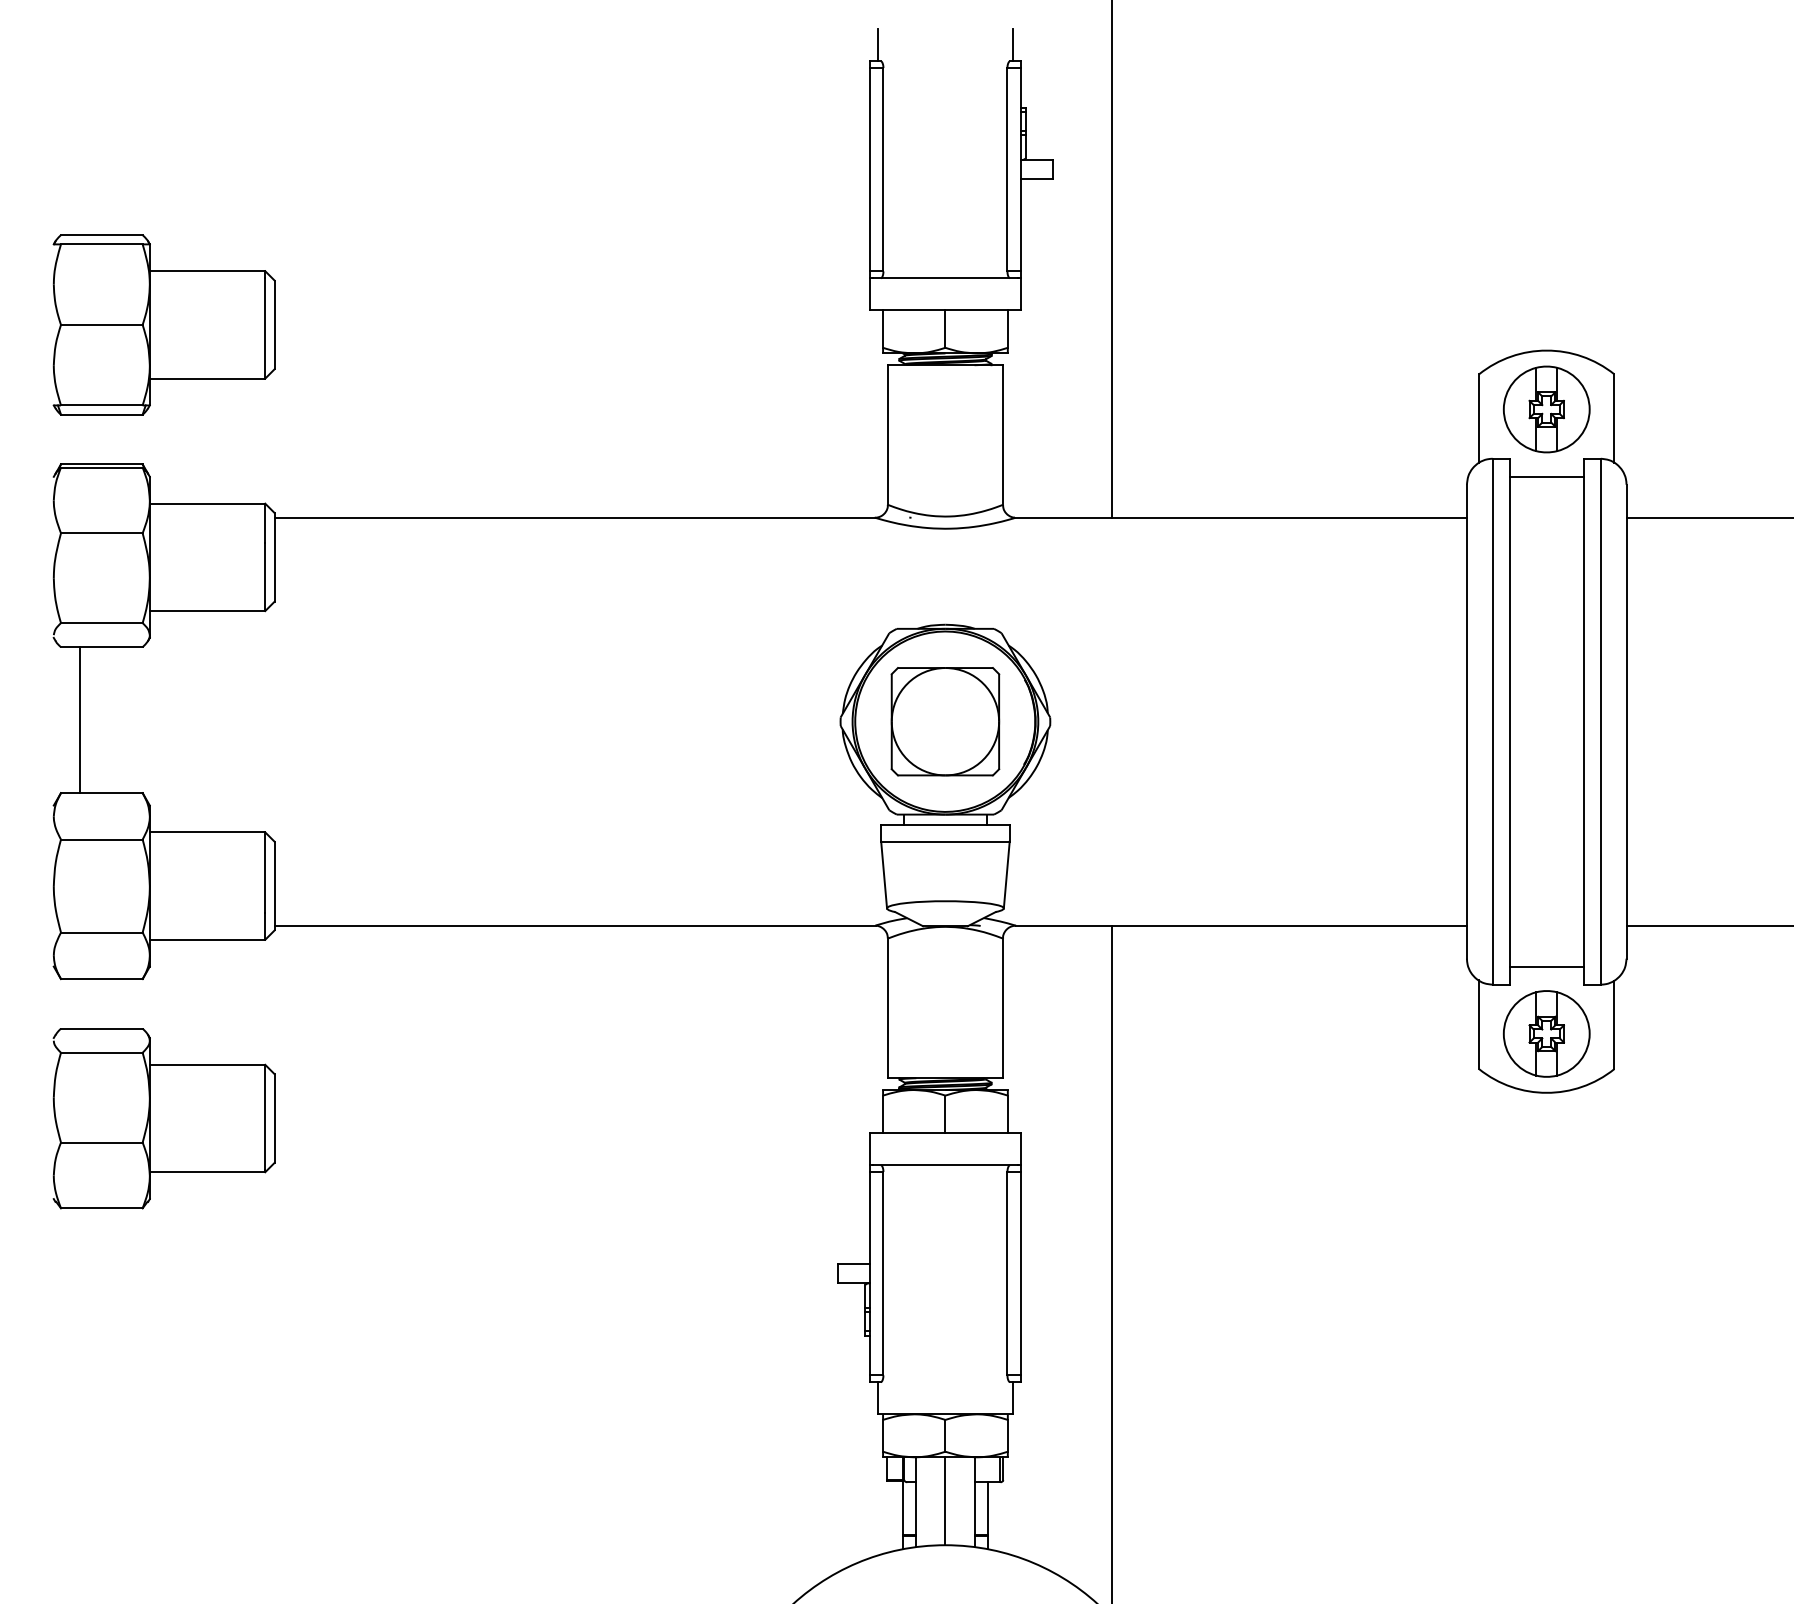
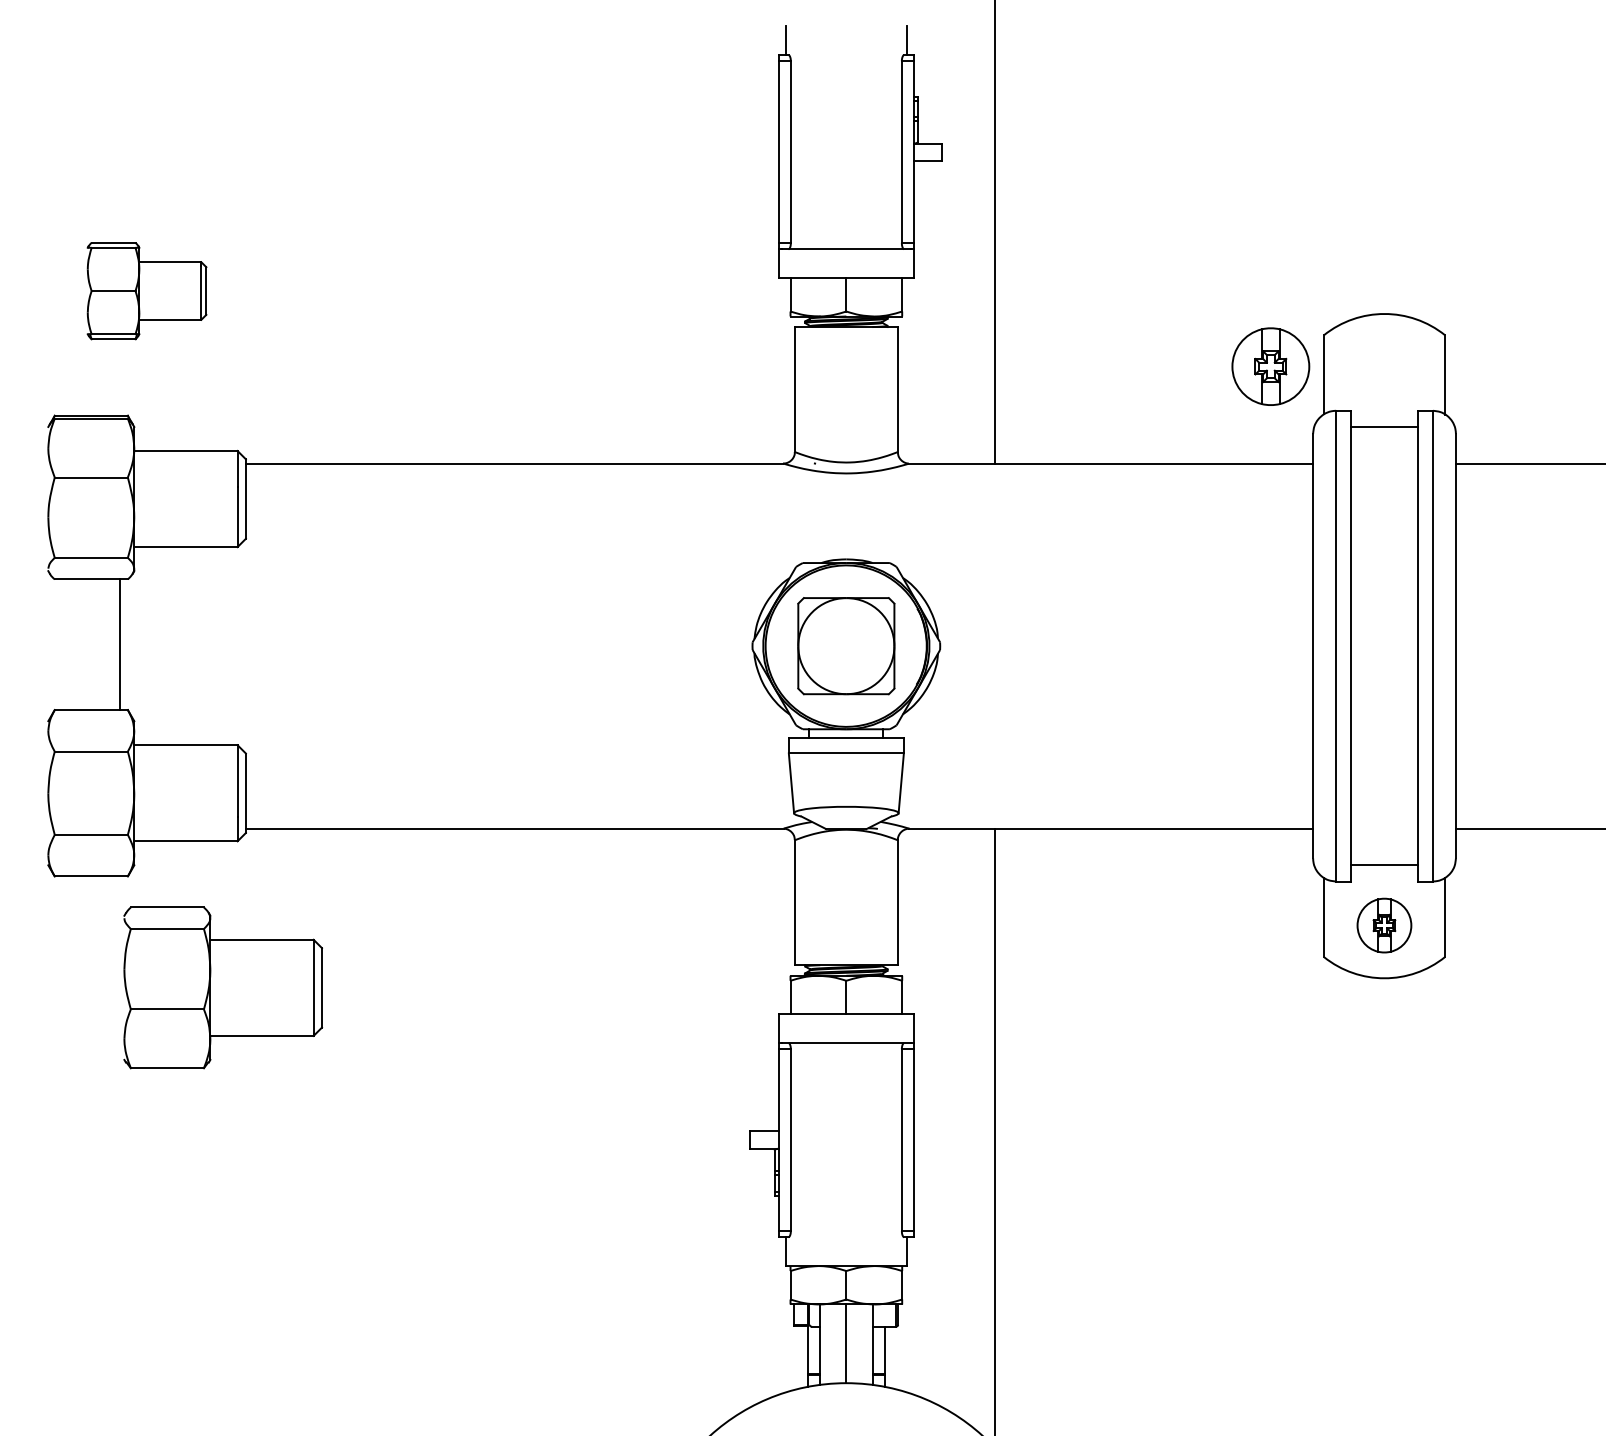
part: (163, 324) -> (146, 290), size x0.6
part: (1546, 409) -> (1270, 366), moved
line: (79, 720) -> (119, 645), moved
part: (1546, 1033) -> (1384, 925), size x0.7
part: (163, 1118) -> (222, 987), moved

